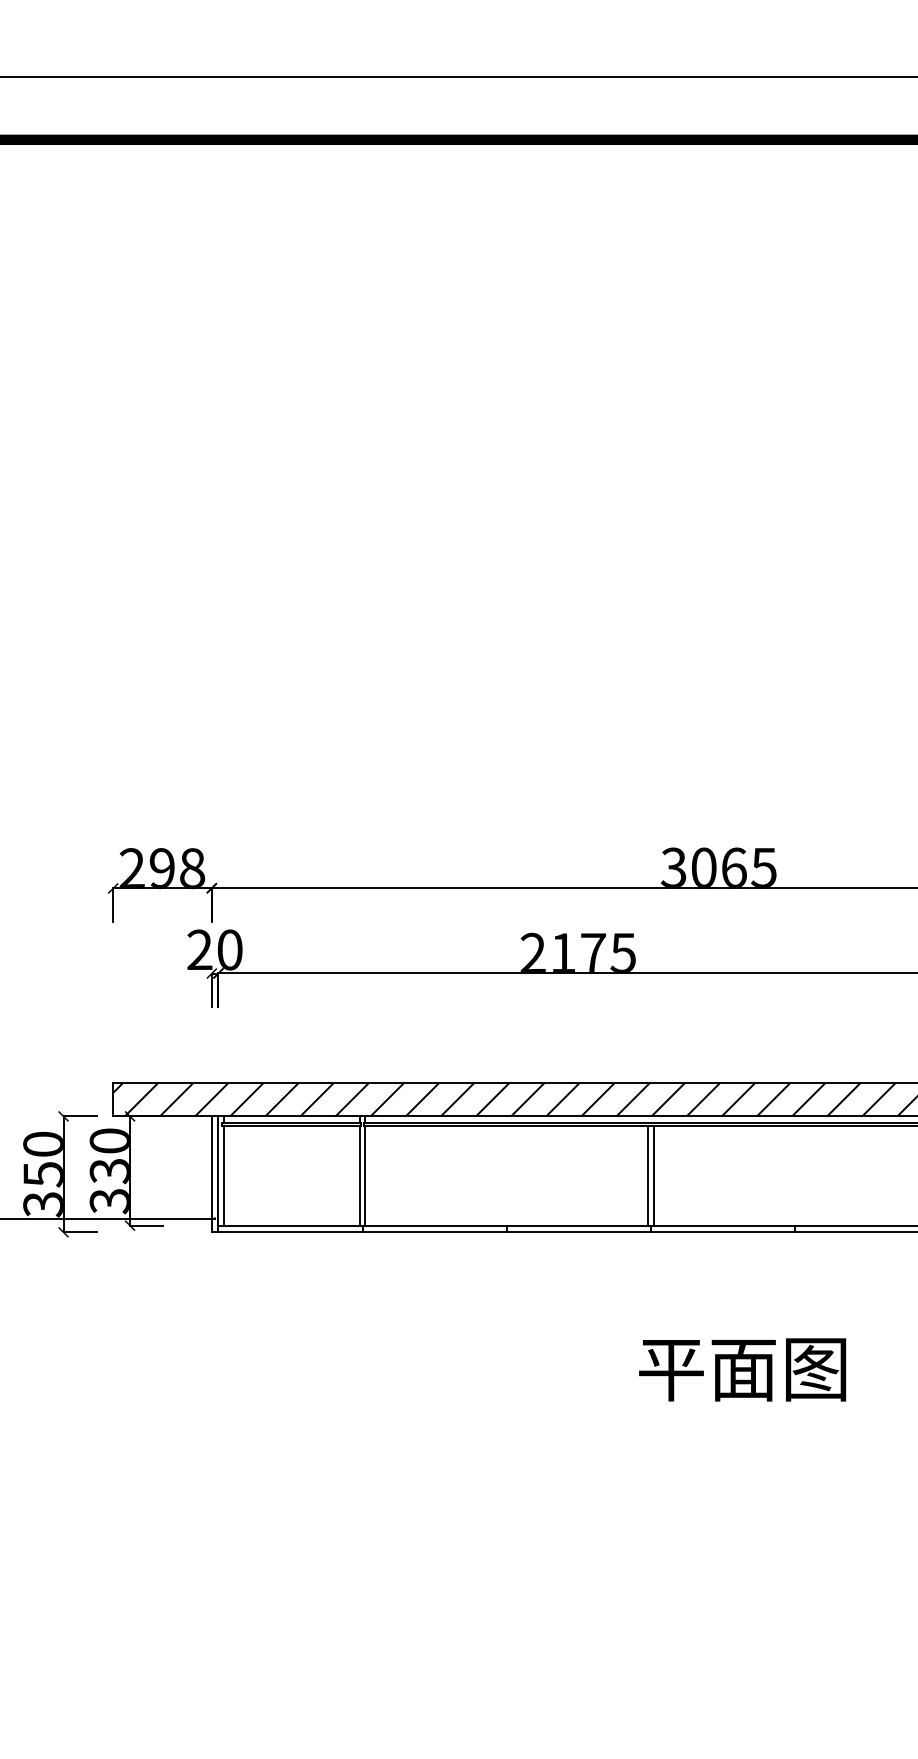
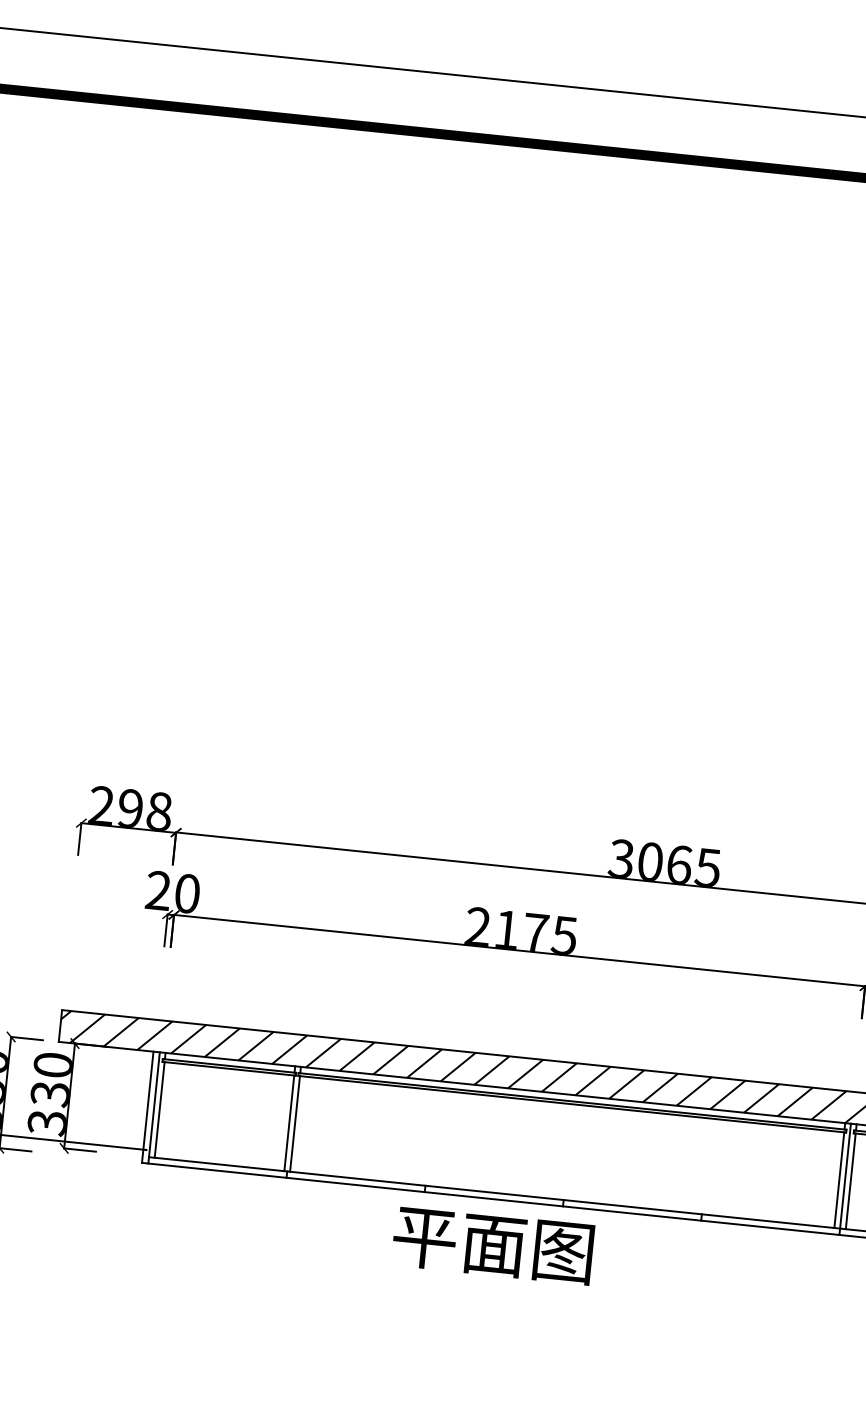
line: (647, 1175) -> (565, 1151), removed
line: (653, 1175) -> (571, 1152), removed
text: (742, 1369) -> (493, 1244), moved

